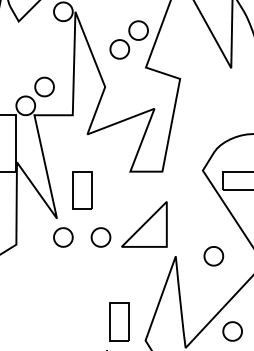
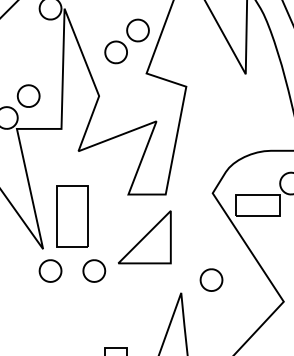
part: (82, 190) -> (72, 216), size x1.4
part: (144, 224) -> (144, 237), moved
part: (213, 256) -> (211, 280), moved

